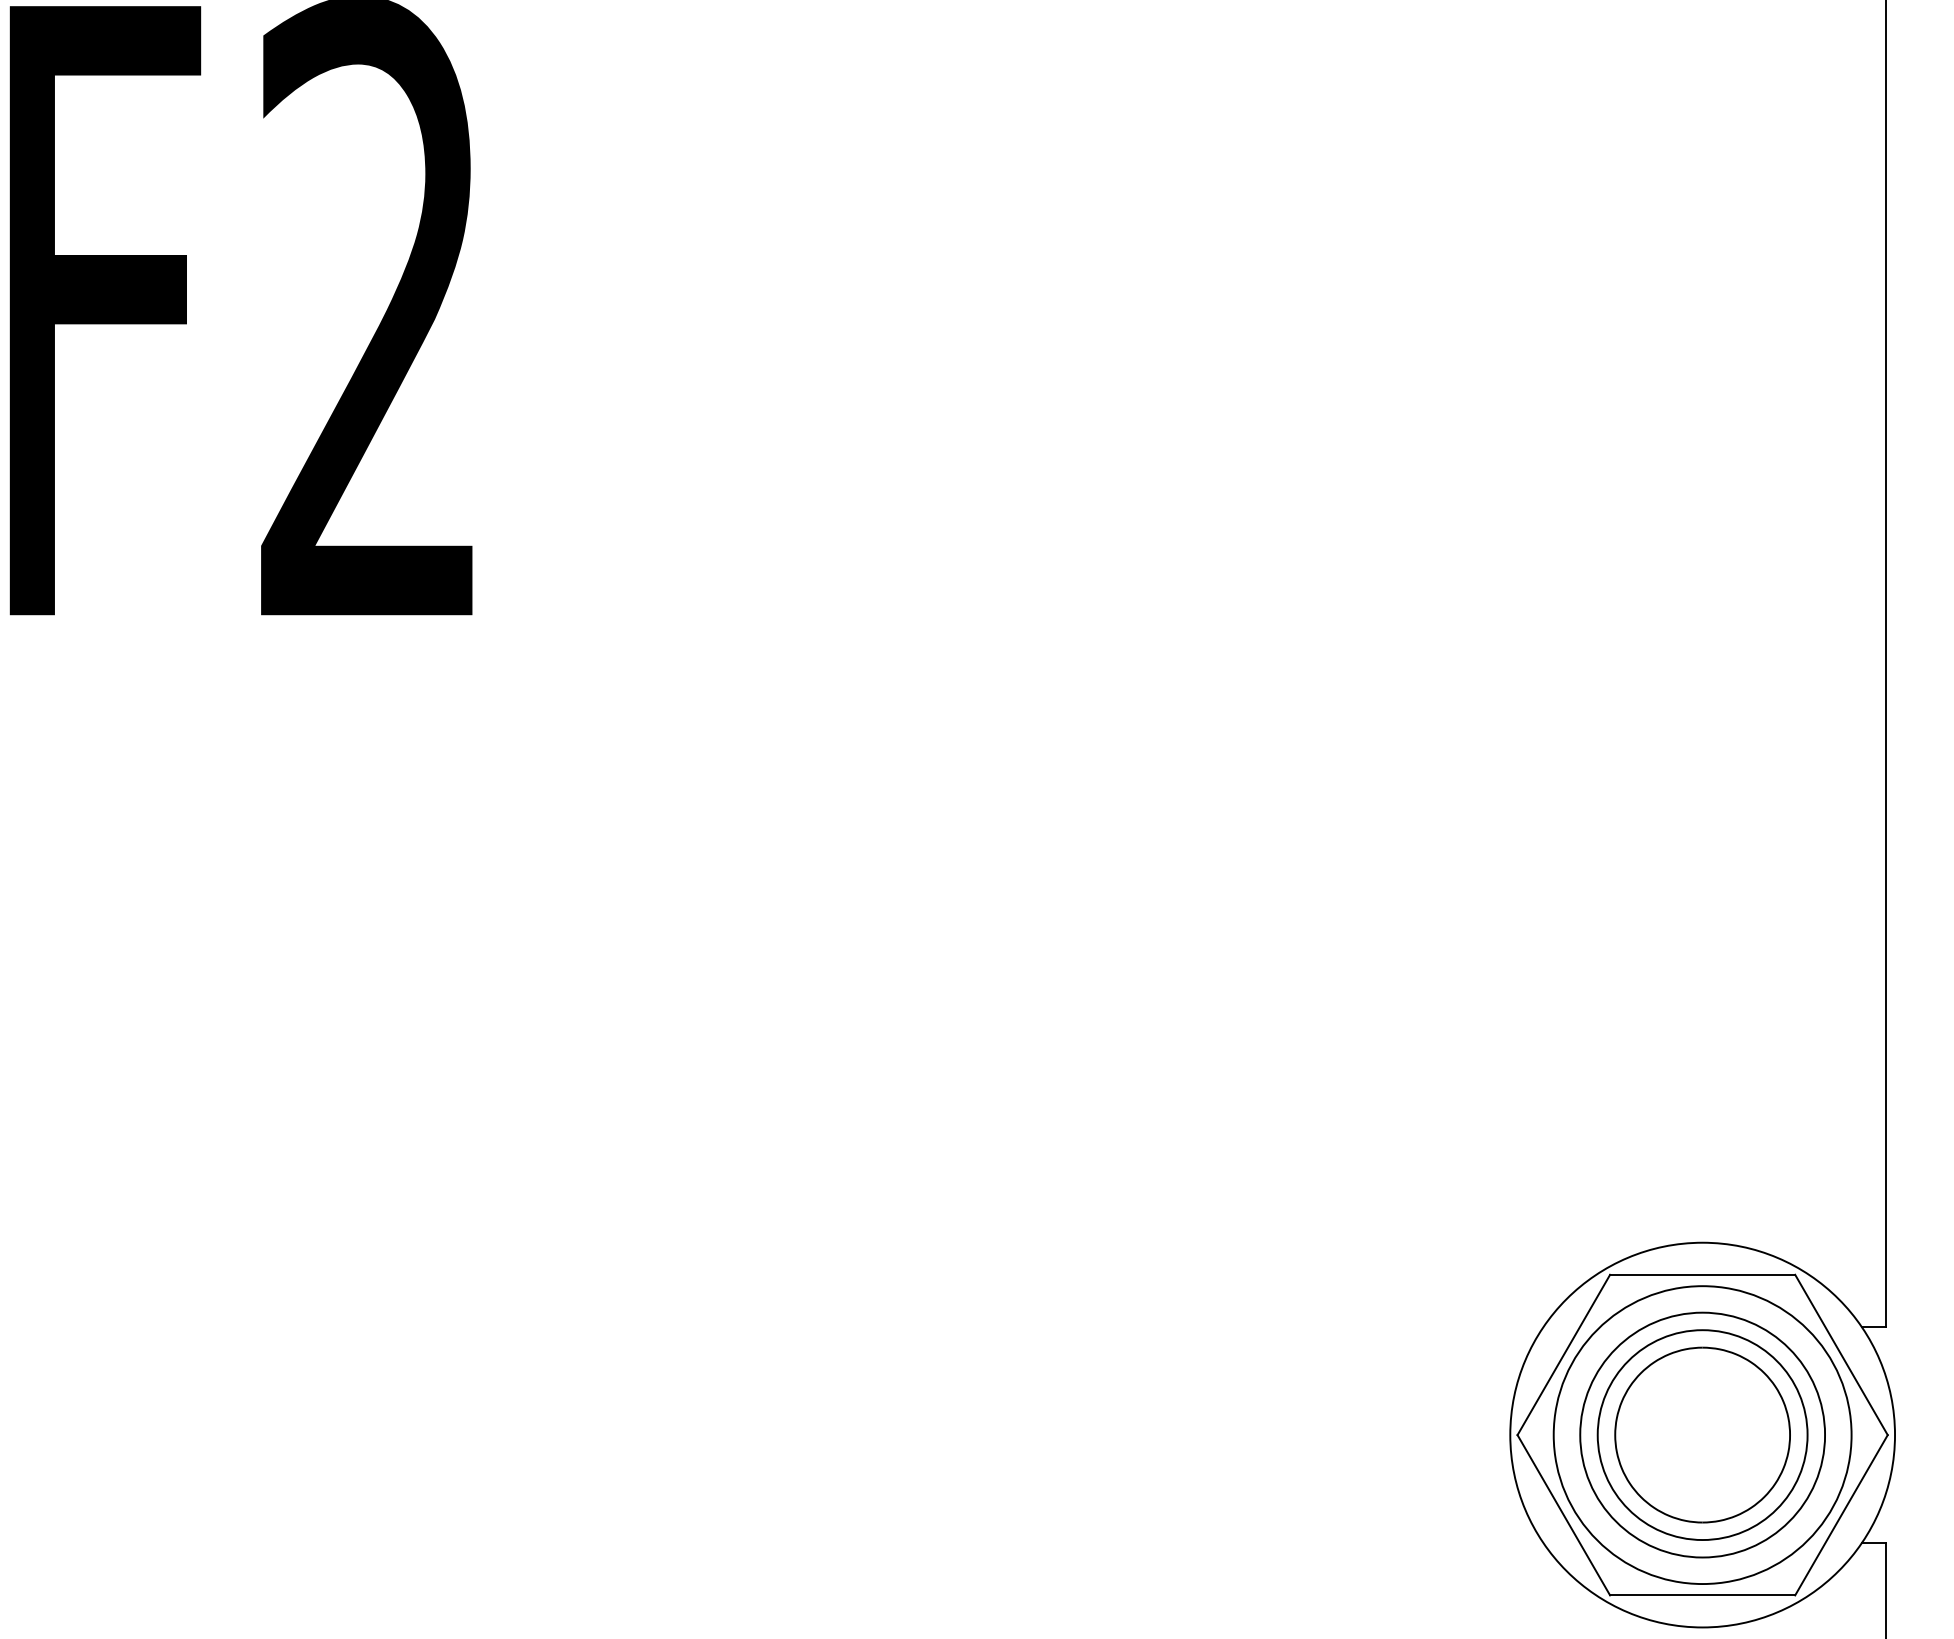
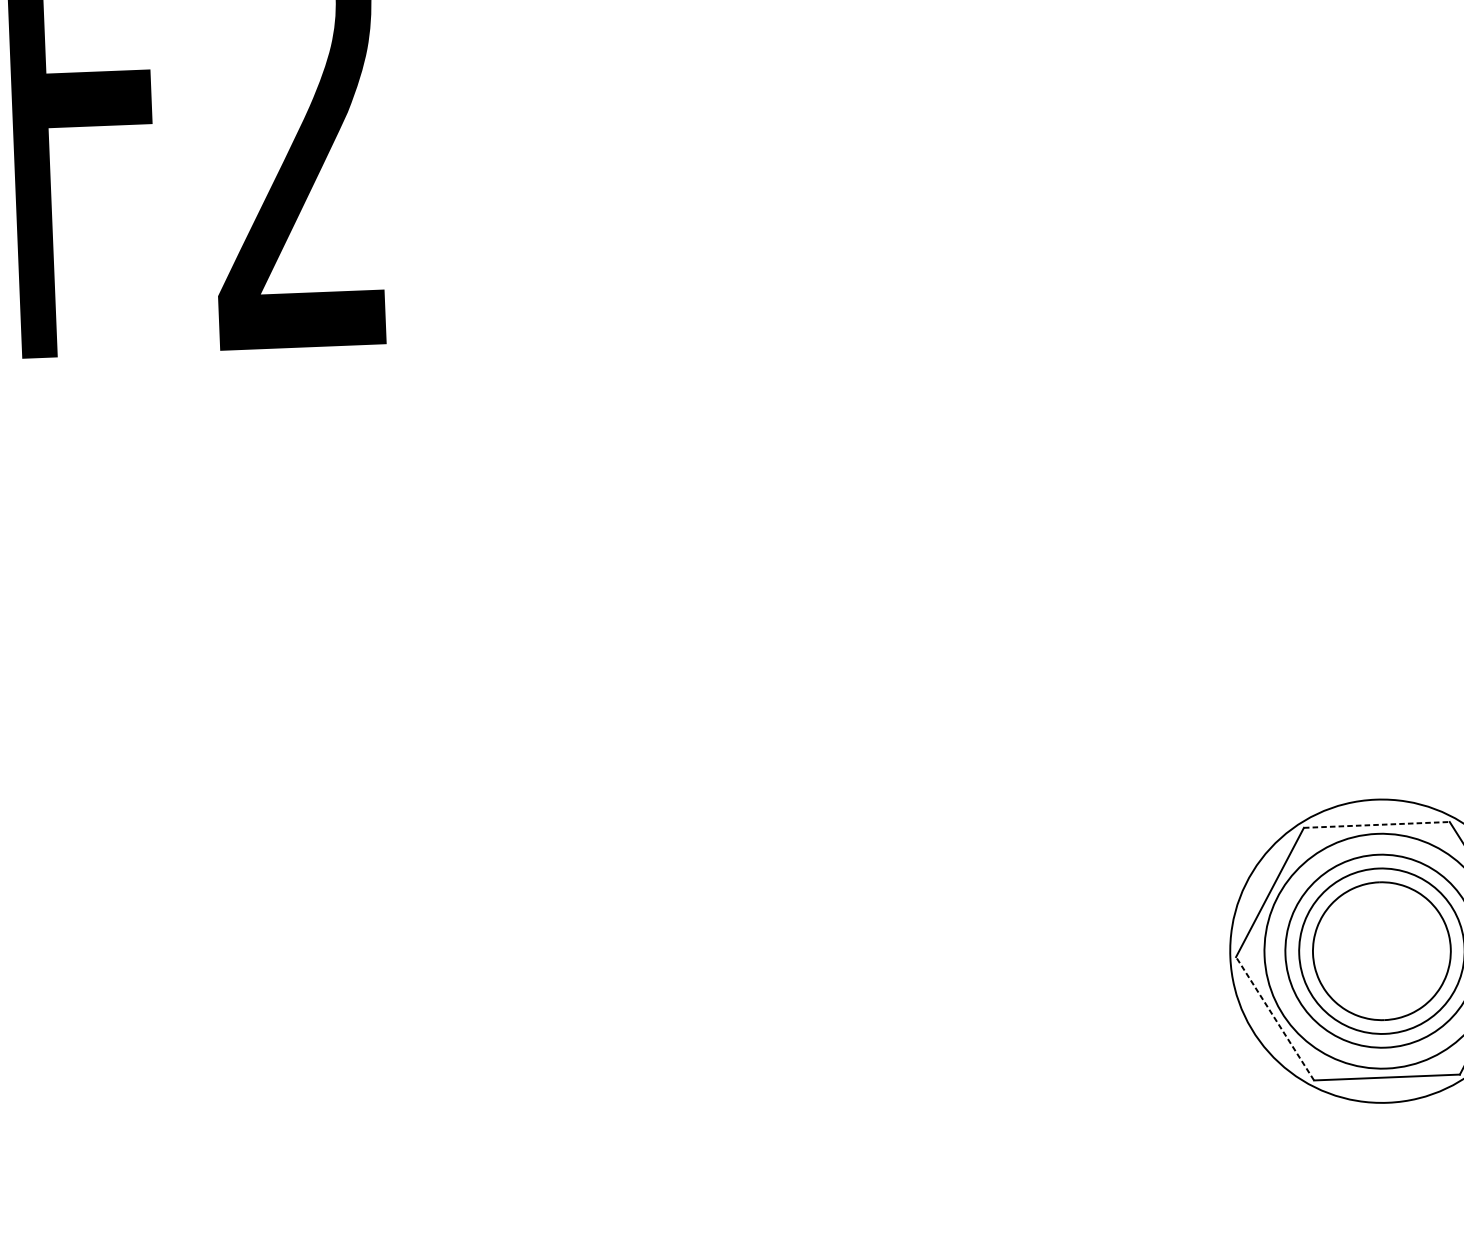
line: (1702, 1274) -> (1376, 824), solid -> dashed
line: (1563, 1515) -> (1274, 1018), solid -> dashed

